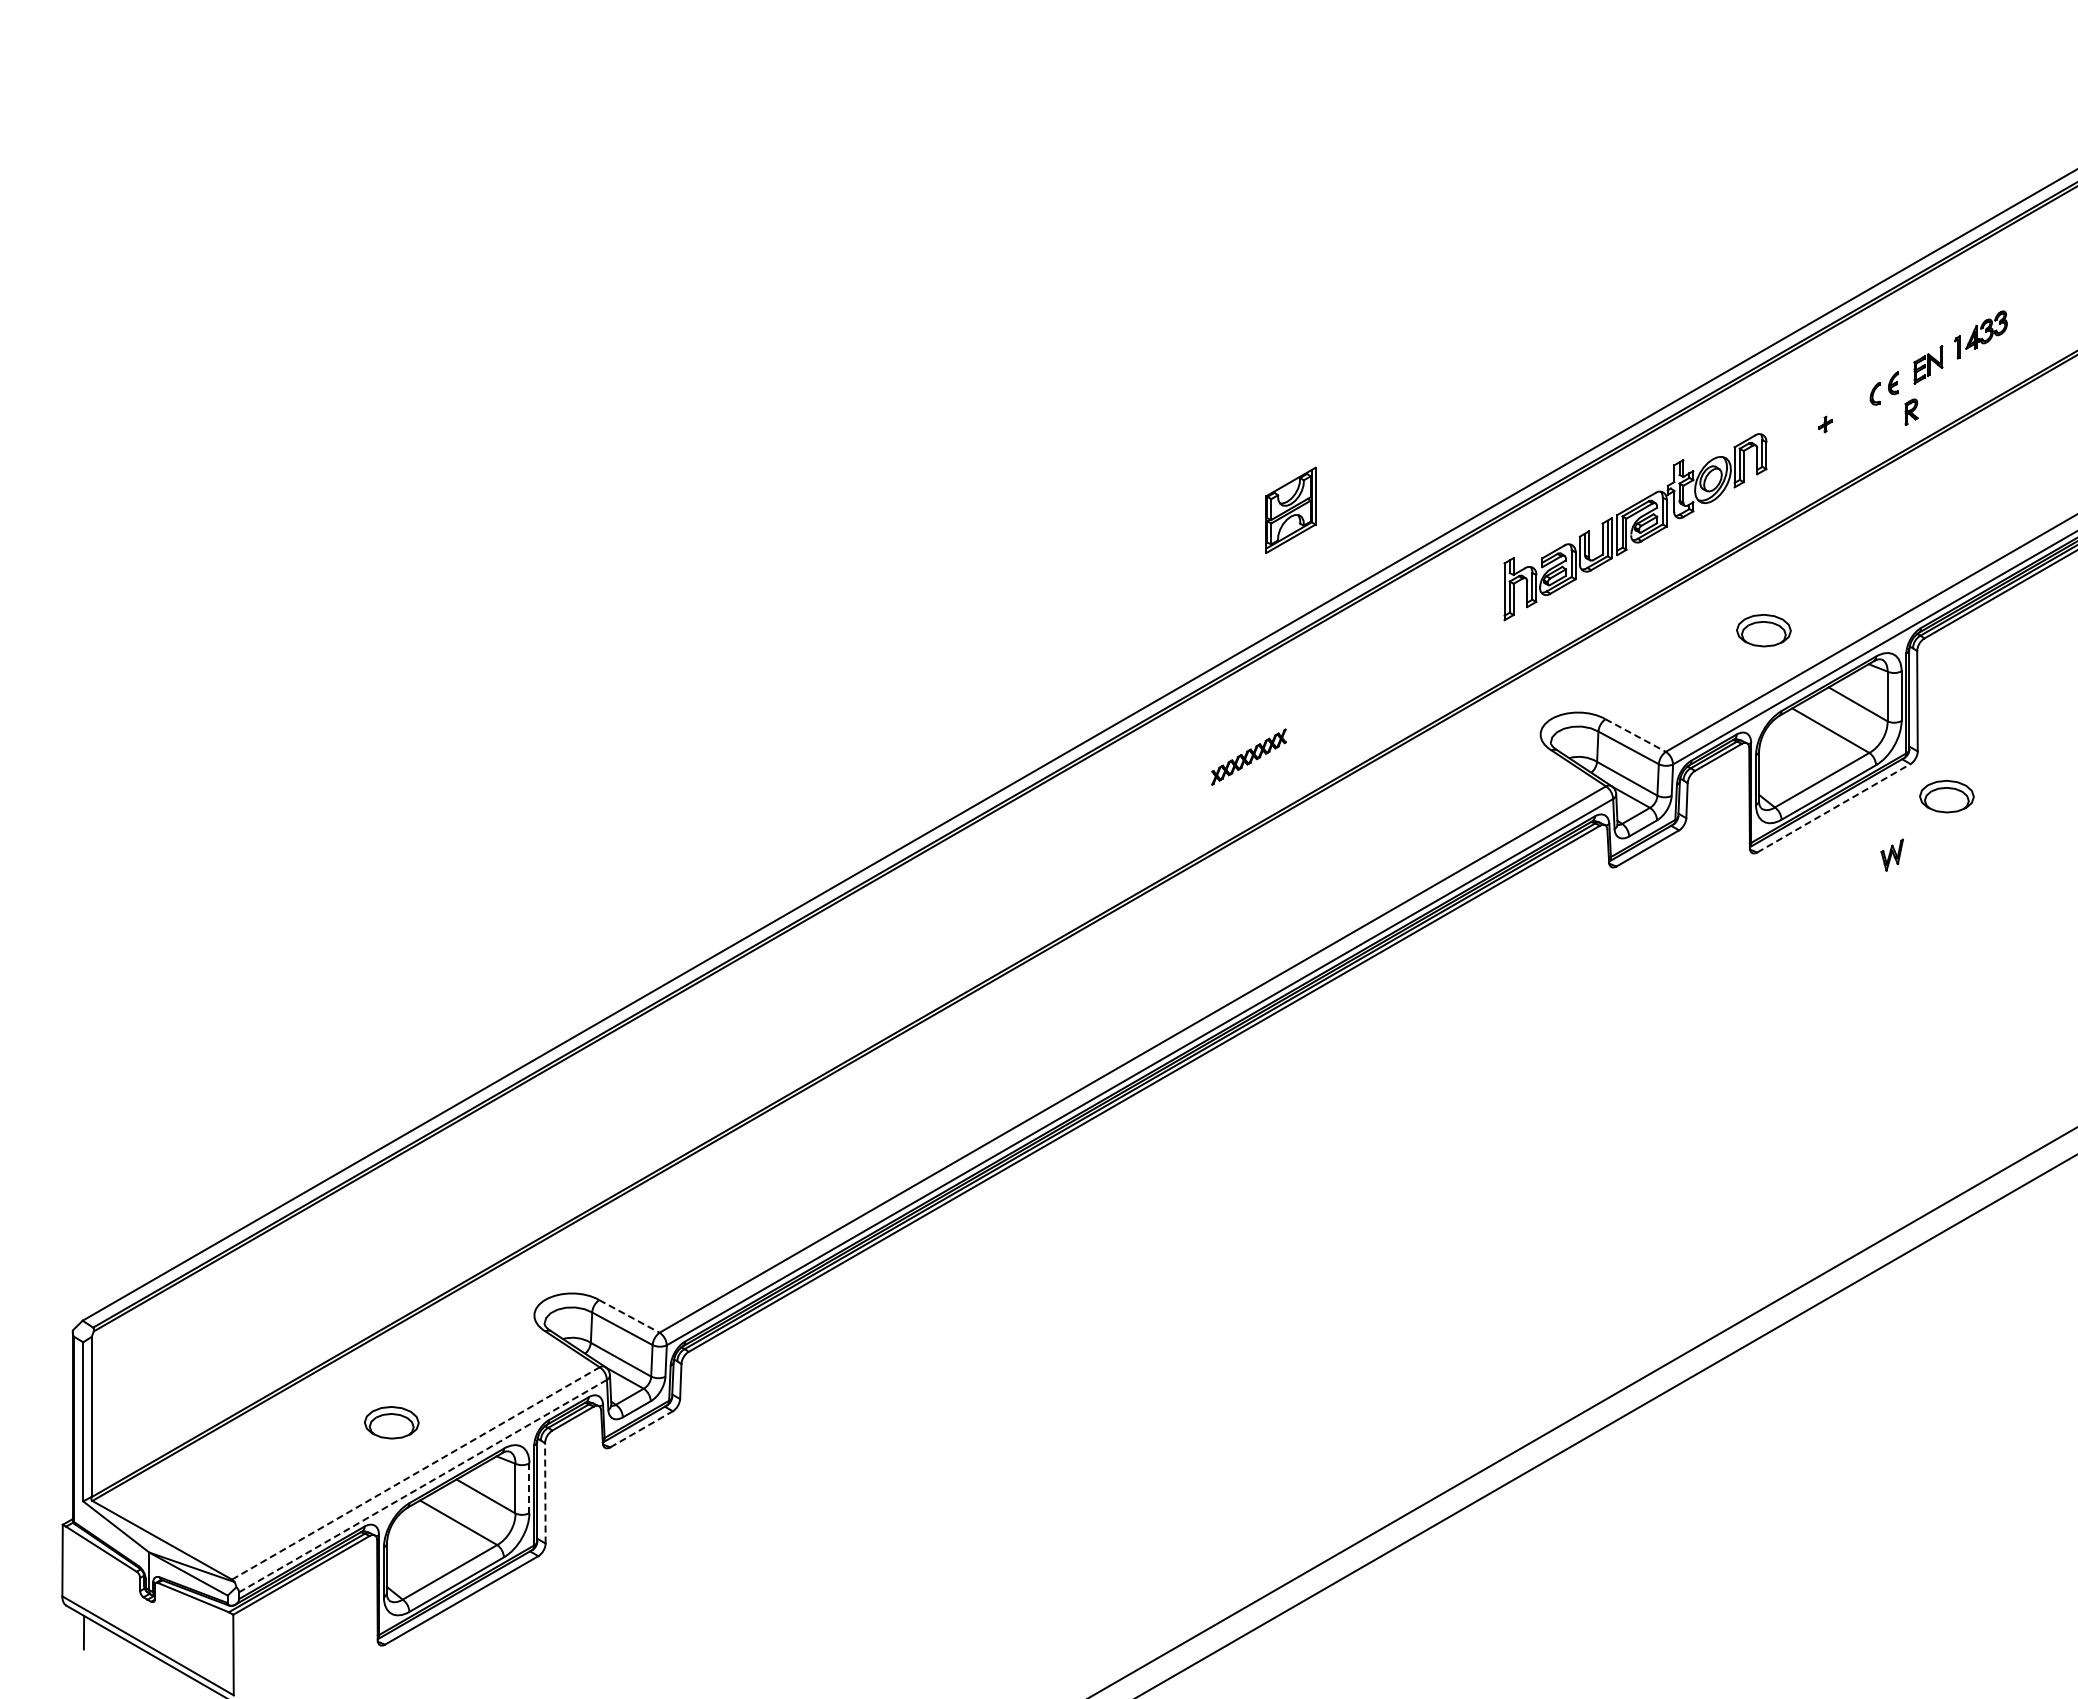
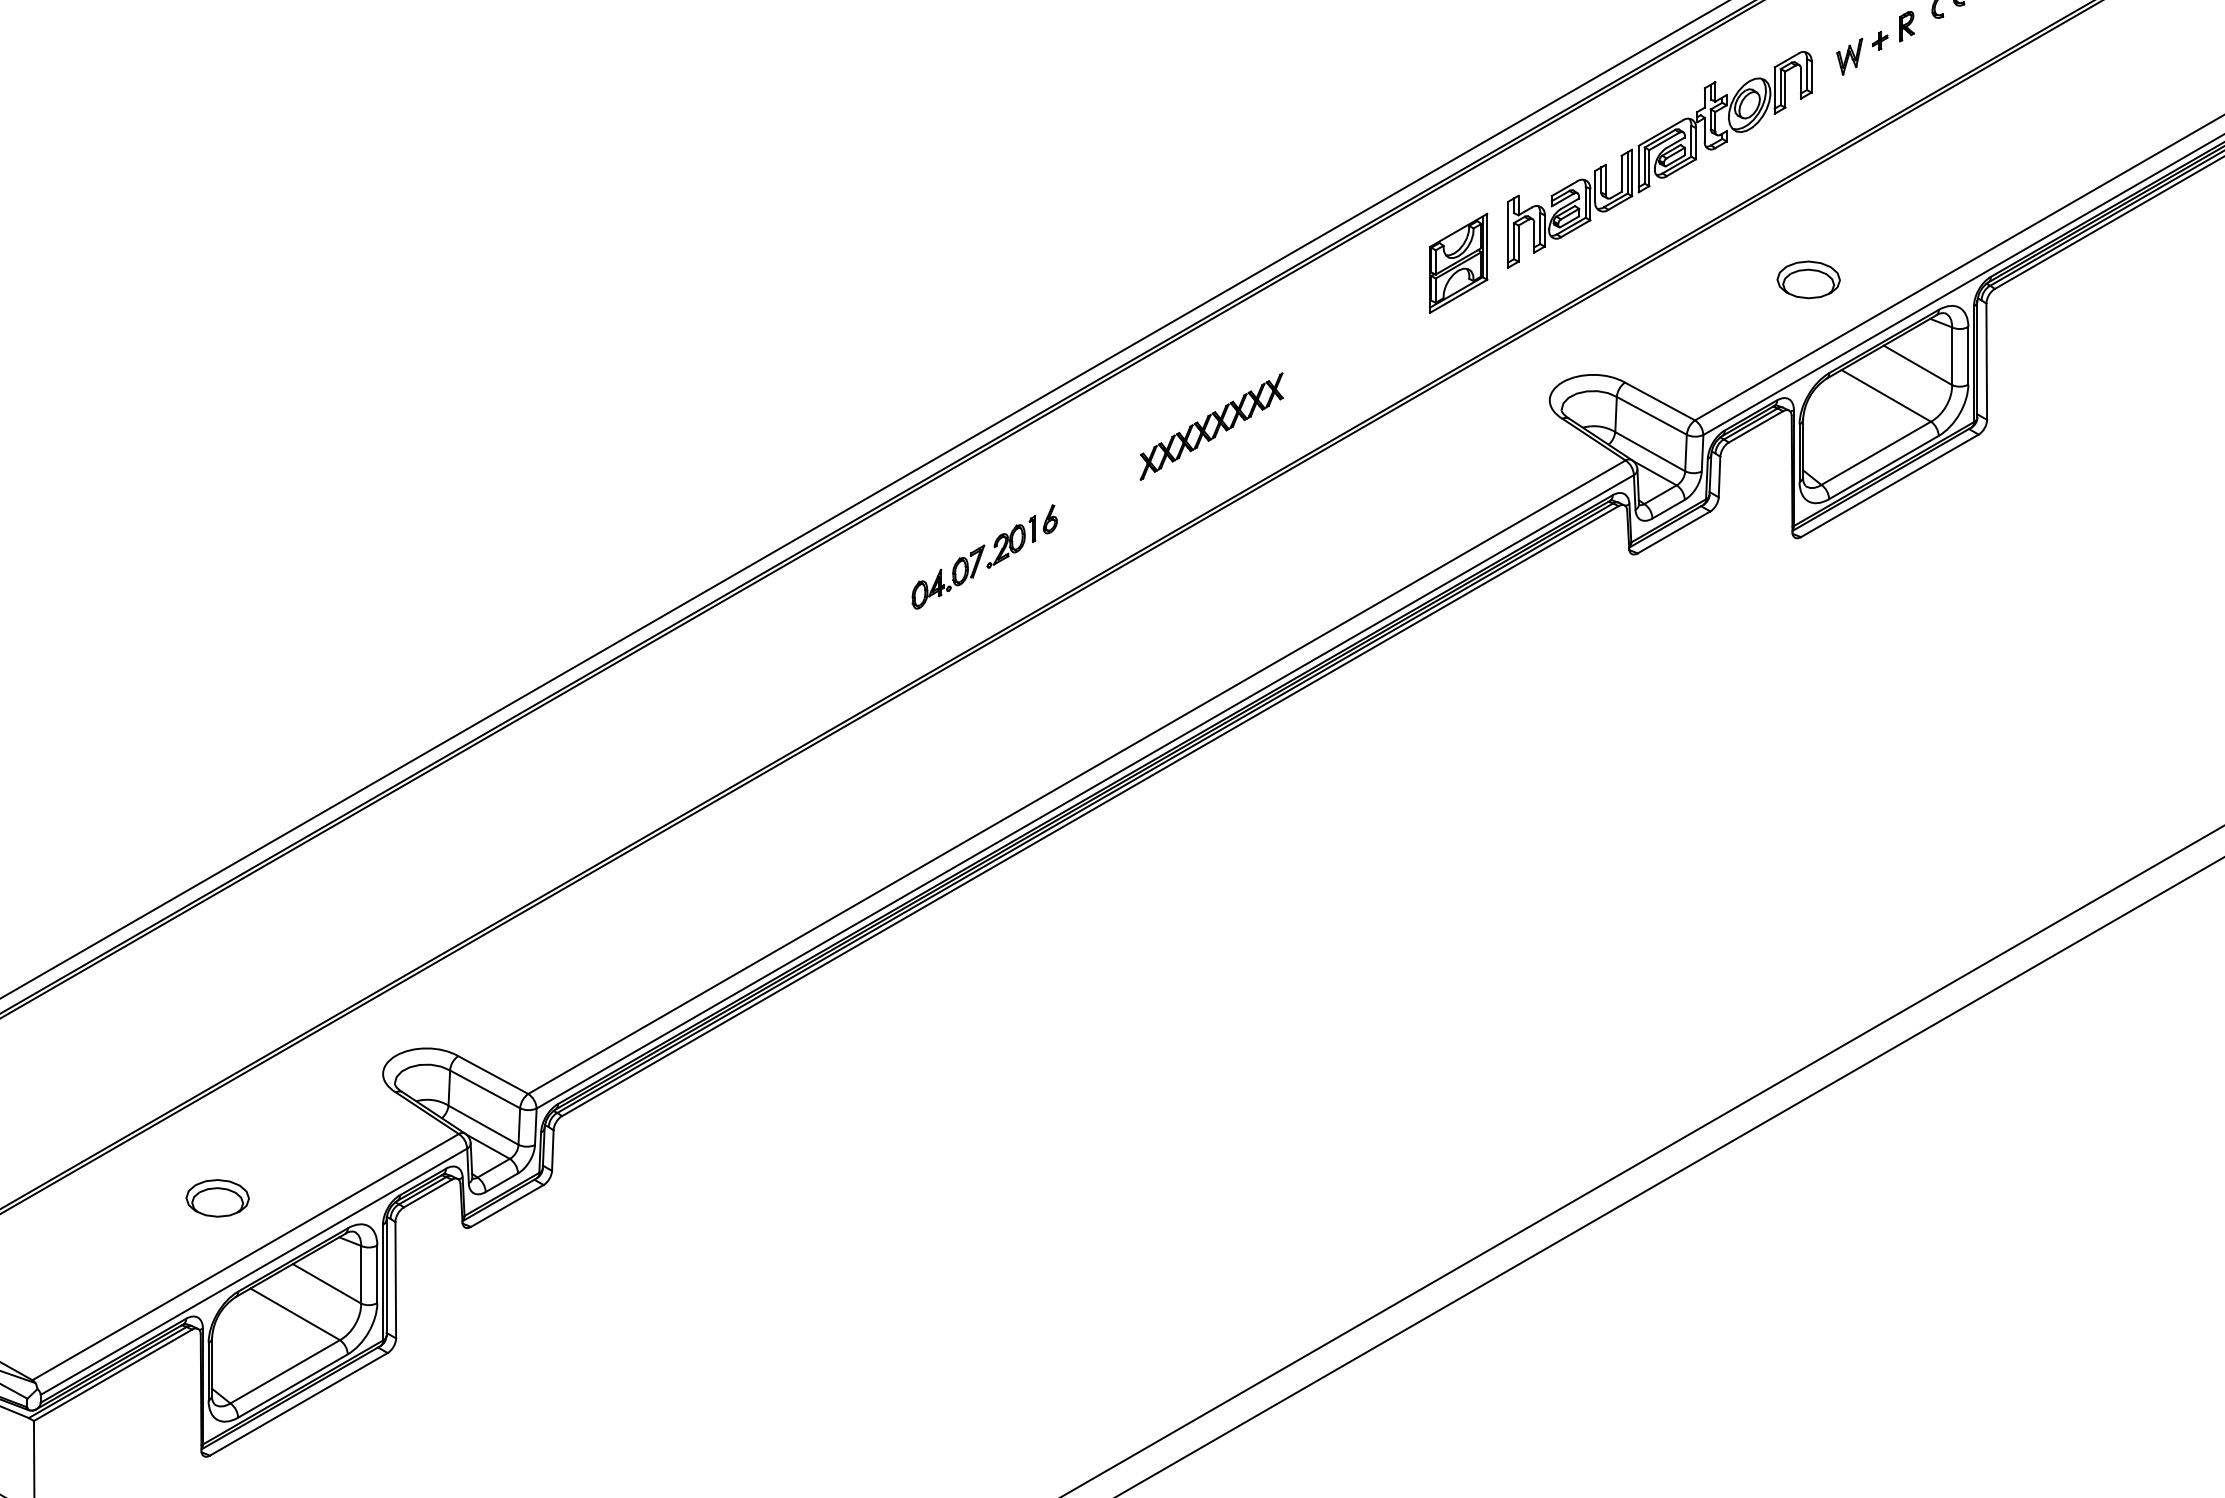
part: (1911, 411) -> (1906, 25), moved
part: (1290, 509) -> (1458, 262), moved
line: (1636, 735) -> (1660, 401), dashed -> solid
part: (1248, 756) -> (1211, 425), size x1.67
part: (1946, 796) -> (2020, 472), removed
line: (1834, 808) -> (1890, 486), dashed -> solid
part: (1891, 854) -> (1848, 55), moved
part: (1053, 869) -> (984, 556), added
line: (629, 1316) -> (493, 1075), dashed -> solid
line: (642, 1429) -> (508, 1206), dashed -> solid
line: (416, 1473) -> (246, 1257), dashed -> solid
line: (422, 1486) -> (253, 1272), dashed -> solid
line: (529, 1488) -> (377, 1274), dashed -> solid
line: (545, 1492) -> (395, 1279), dashed -> solid

